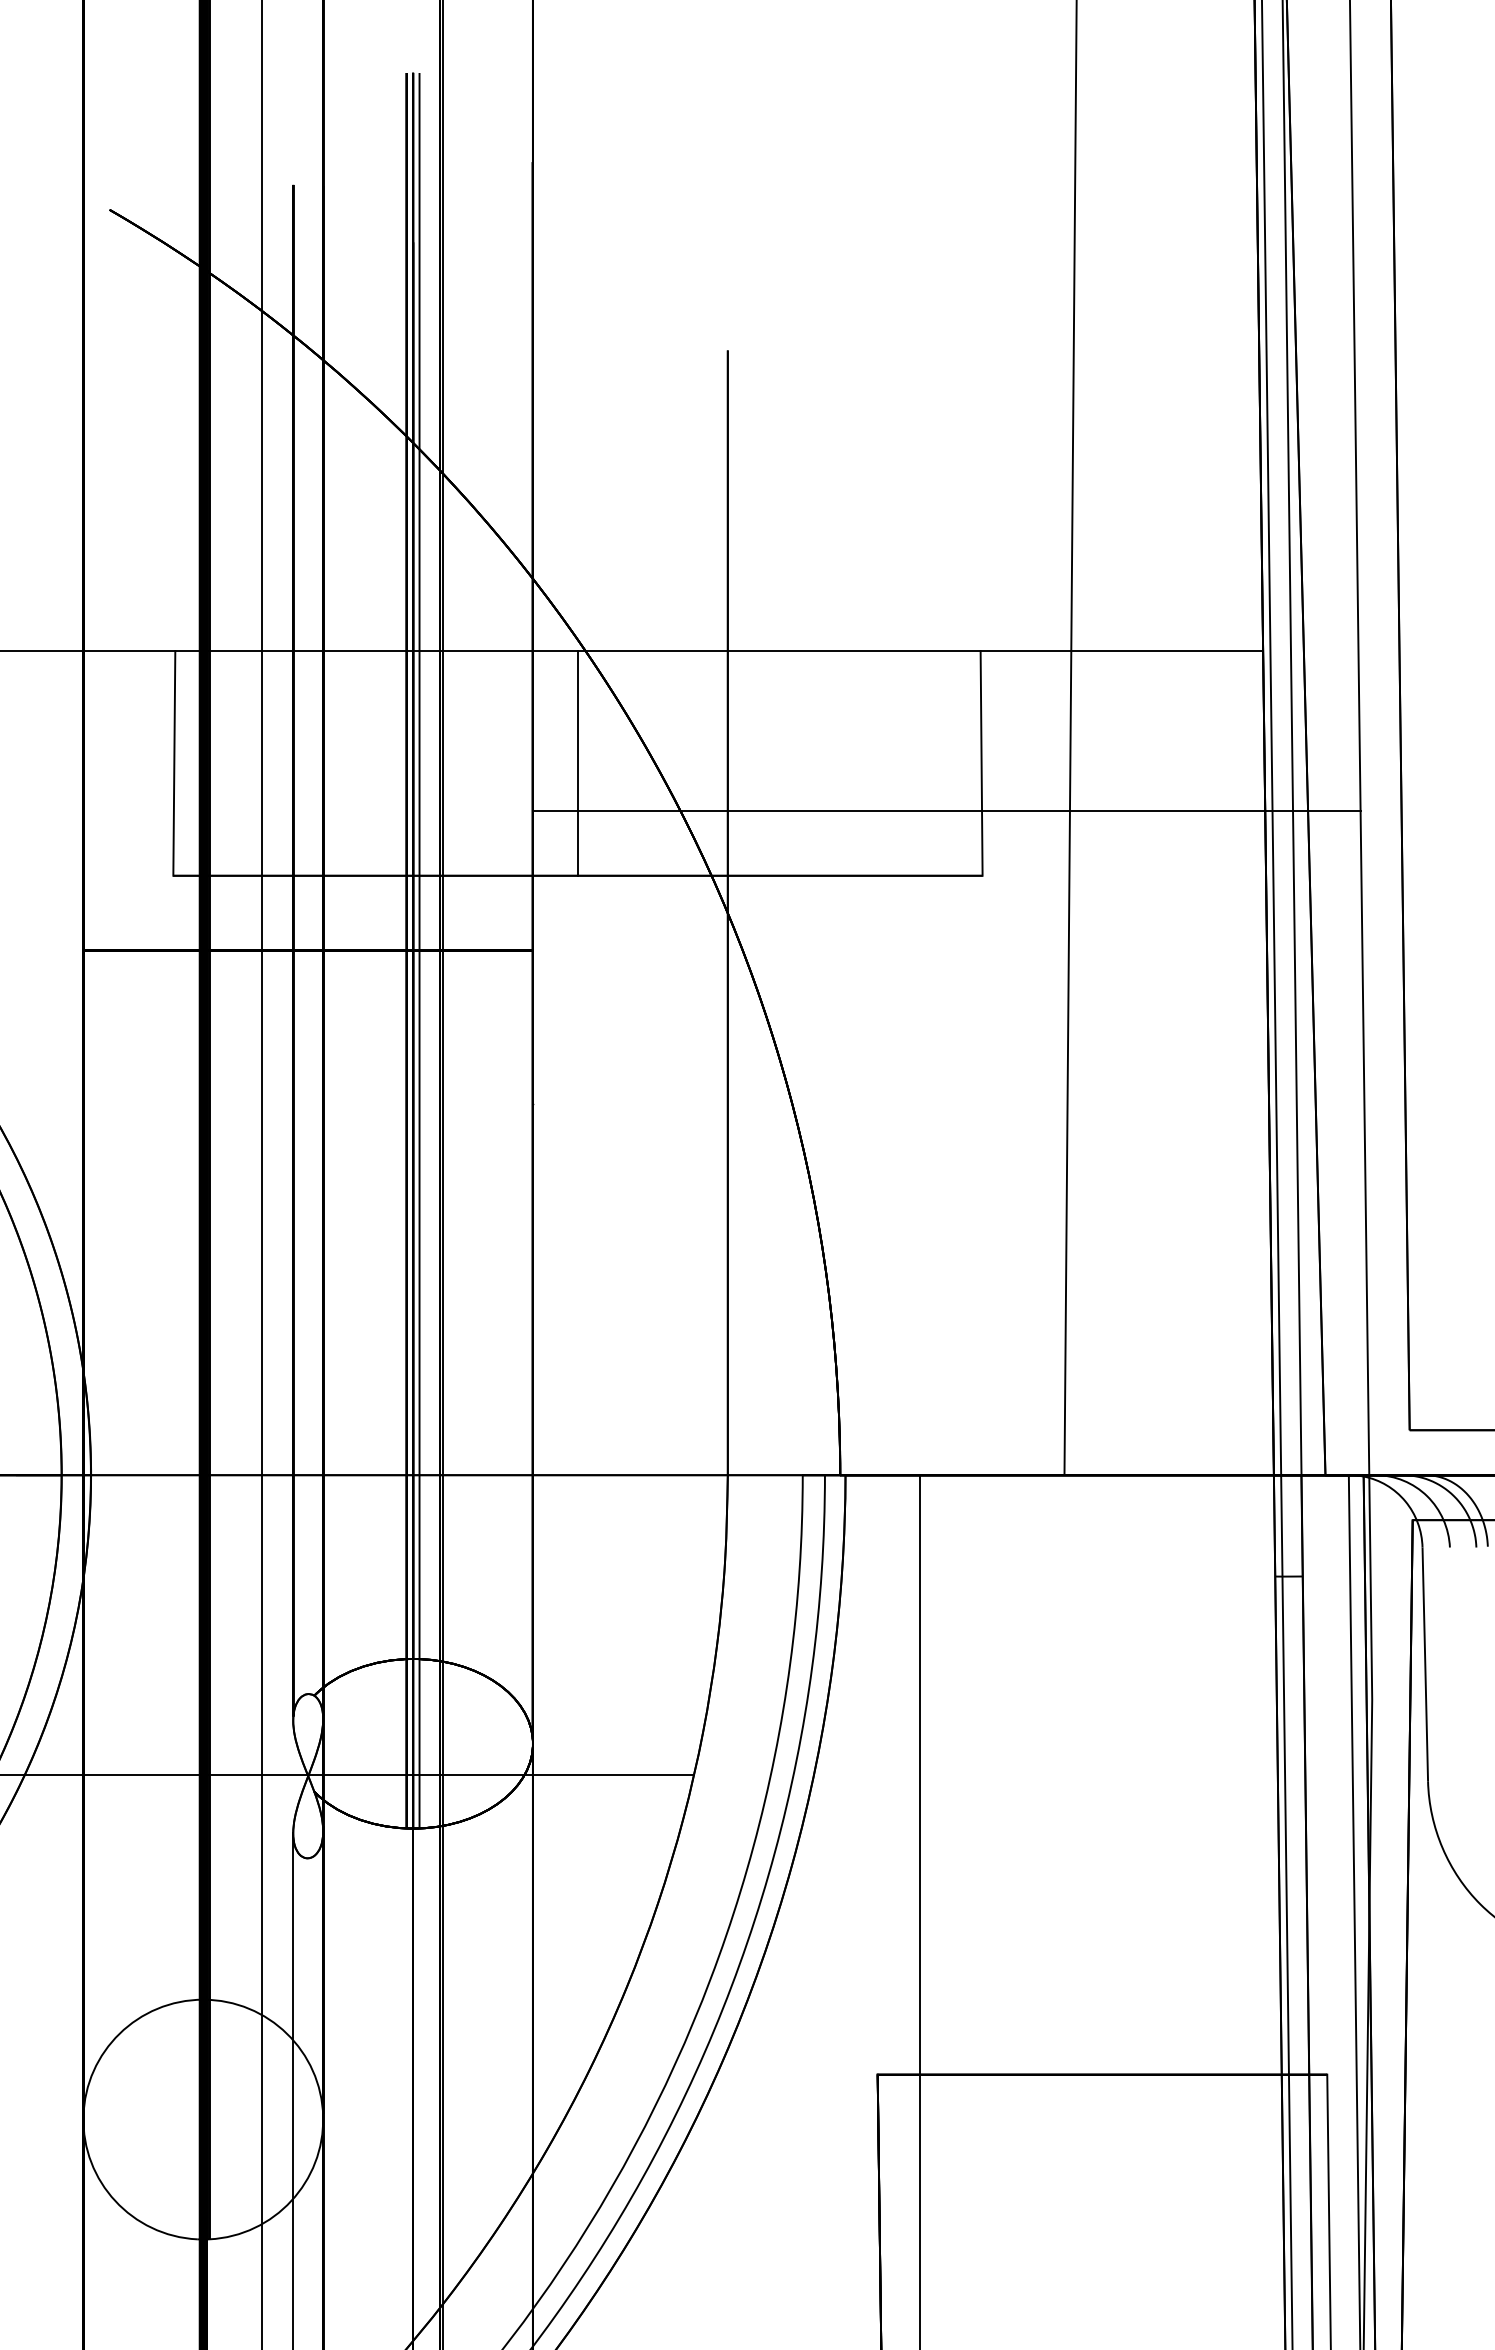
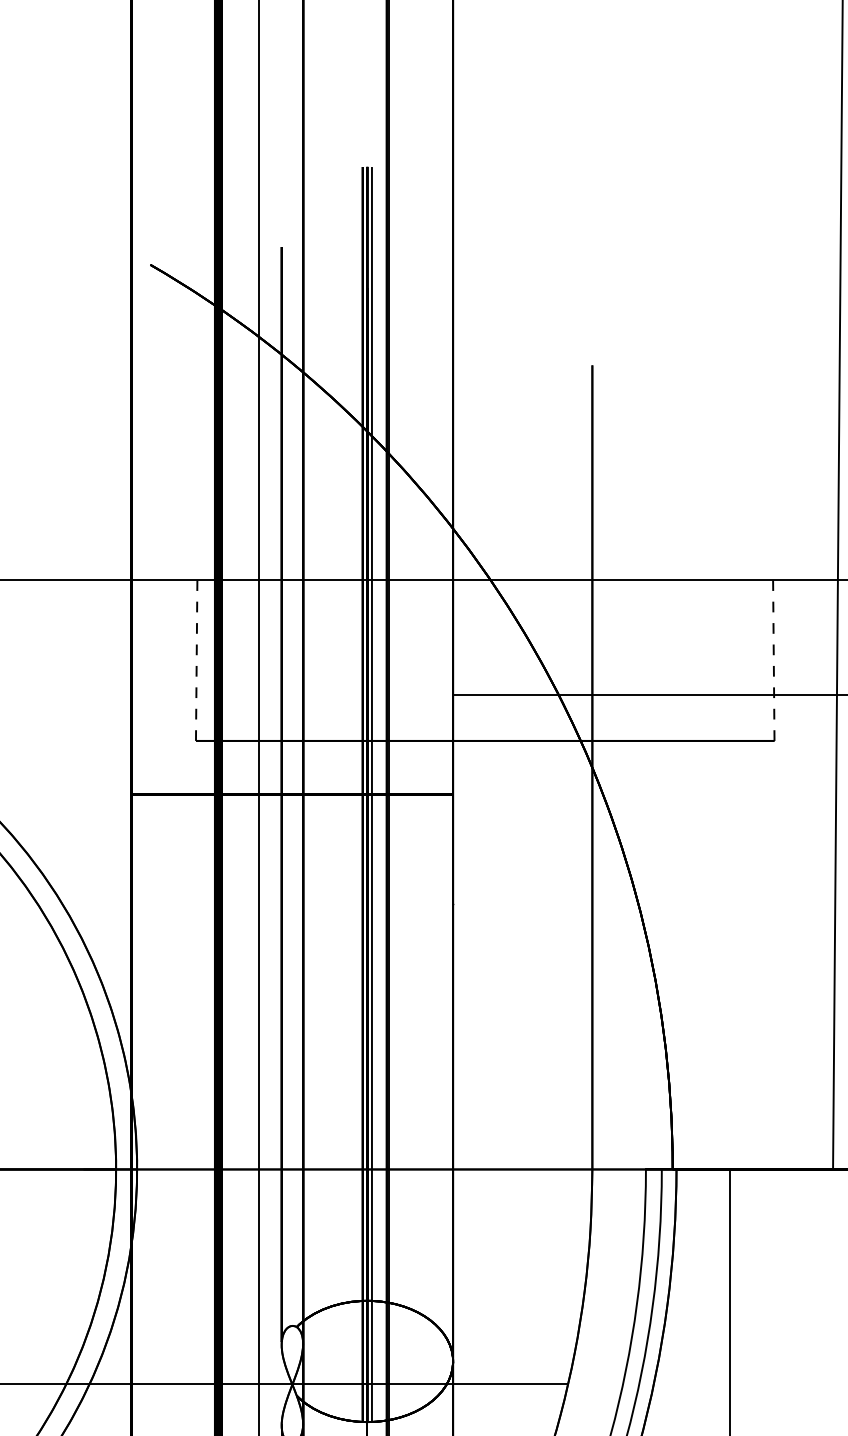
line: (577, 762) -> (484, 659), removed
line: (981, 762) -> (773, 659), solid -> dashed
line: (174, 763) -> (196, 660), solid -> dashed

